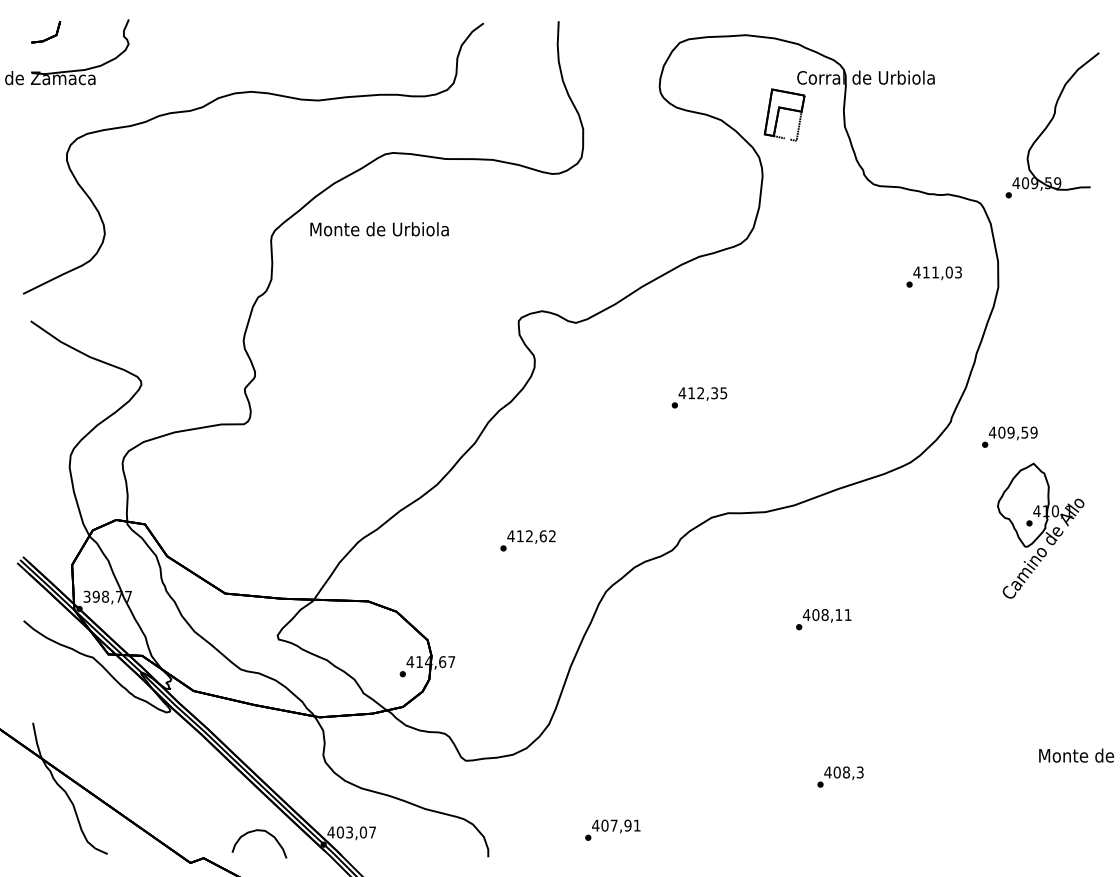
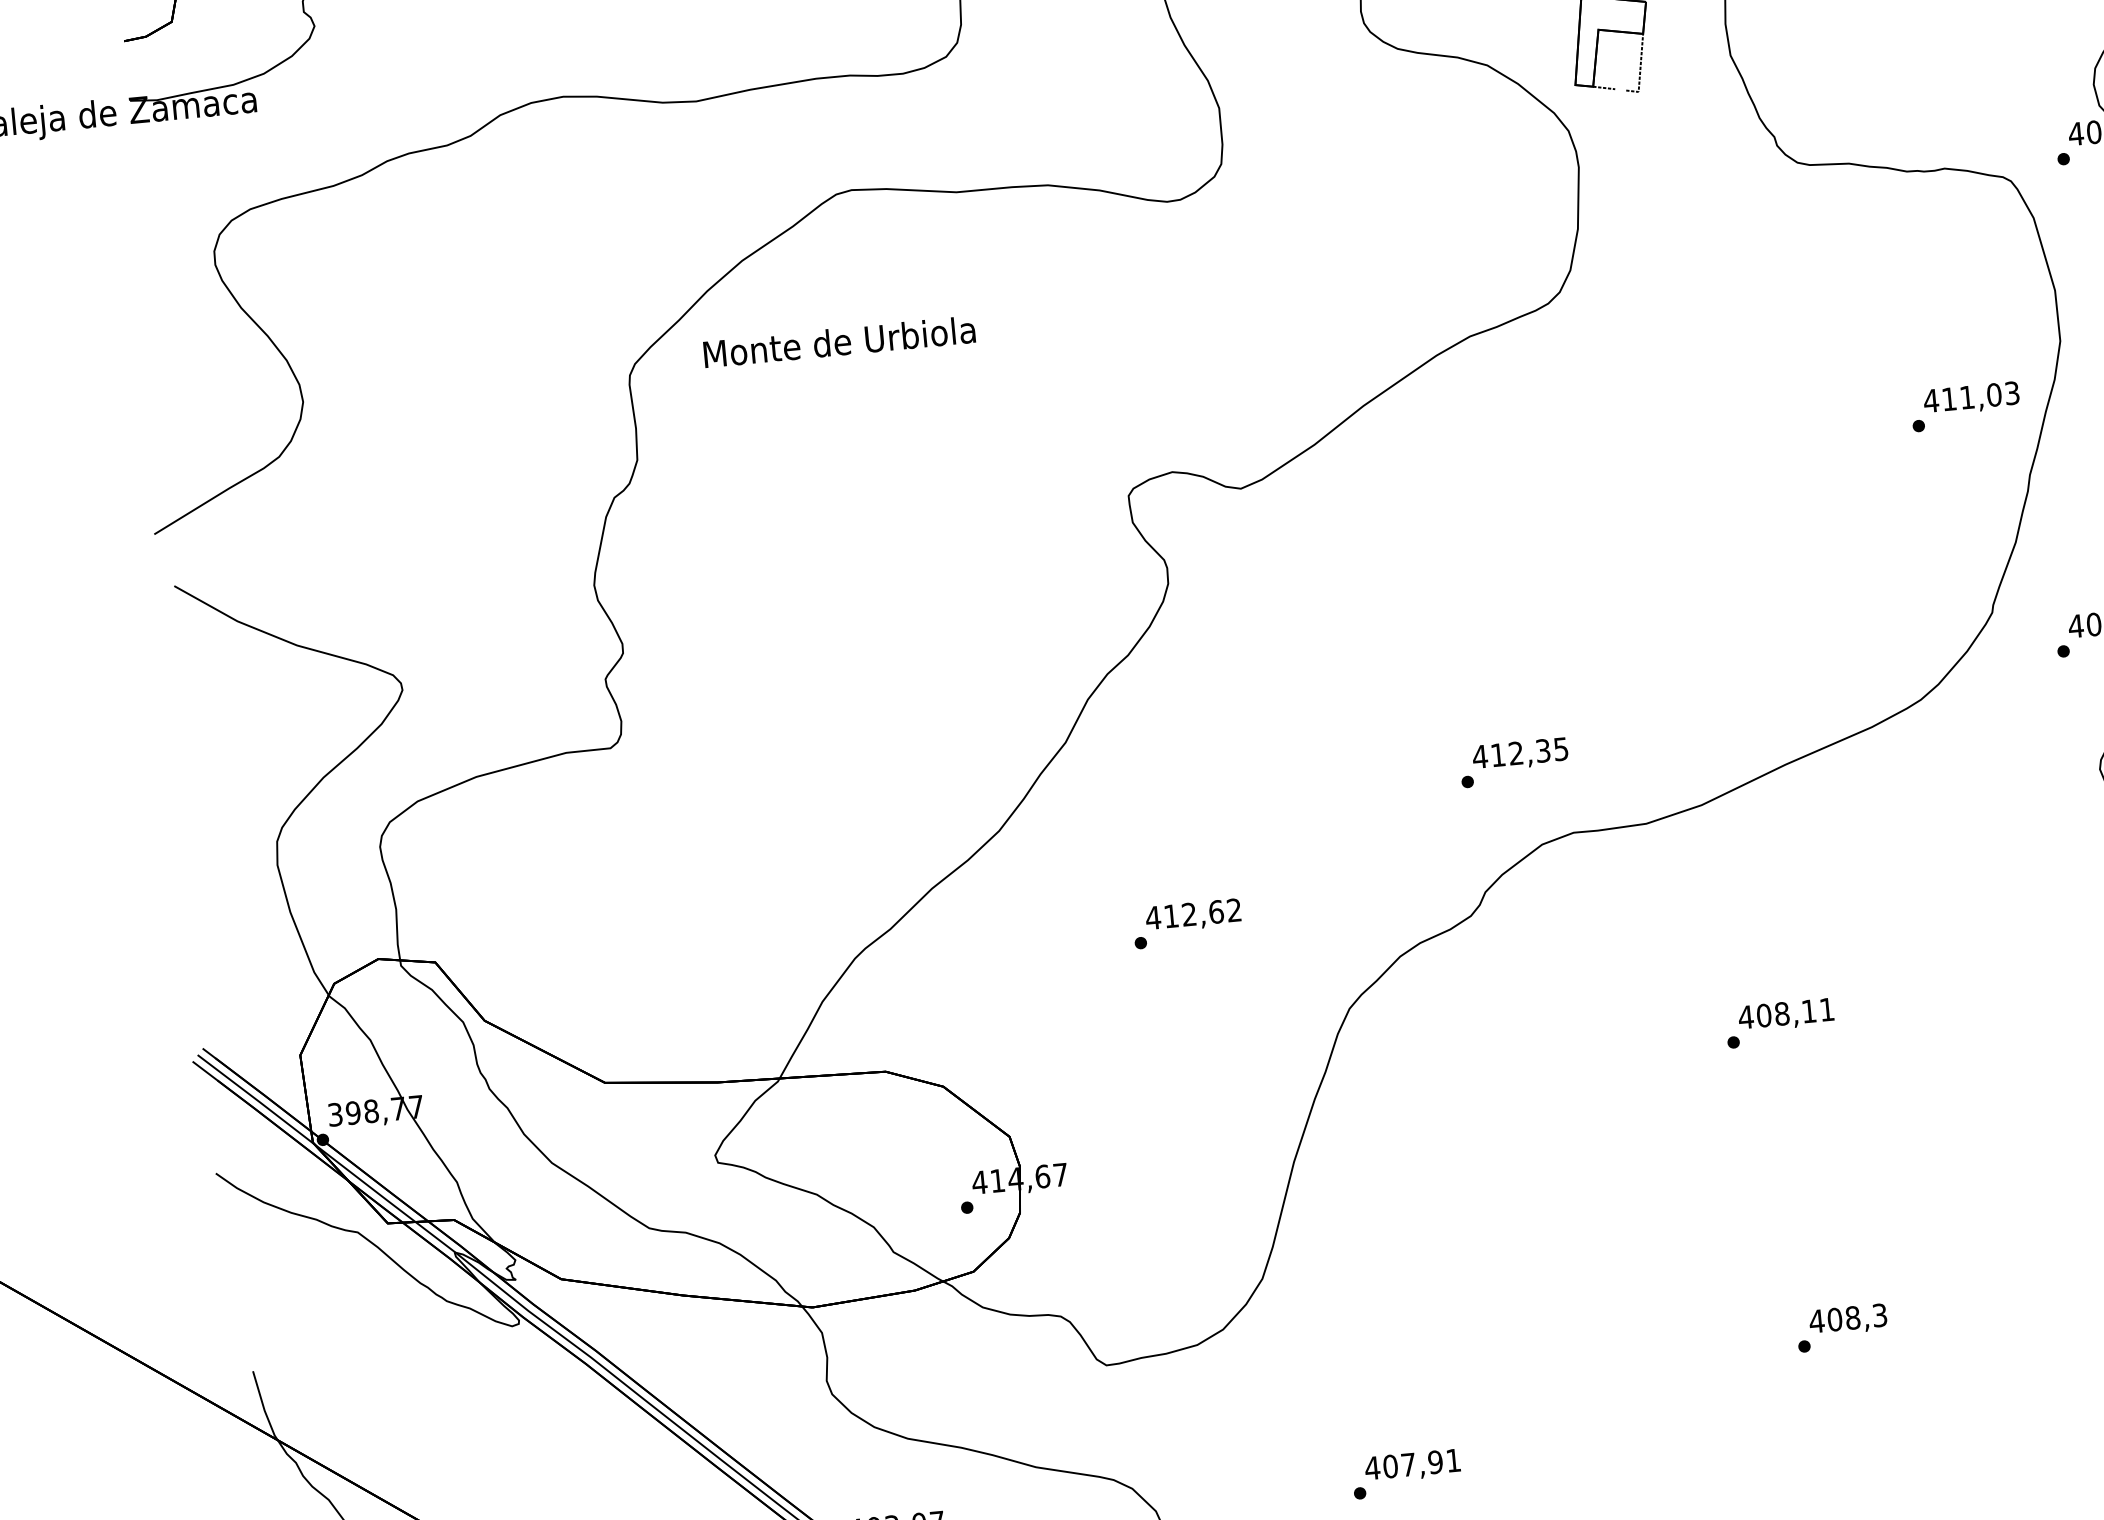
text: (933, 276) -> (1964, 405), moved
text: (699, 397) -> (1514, 761), moved

